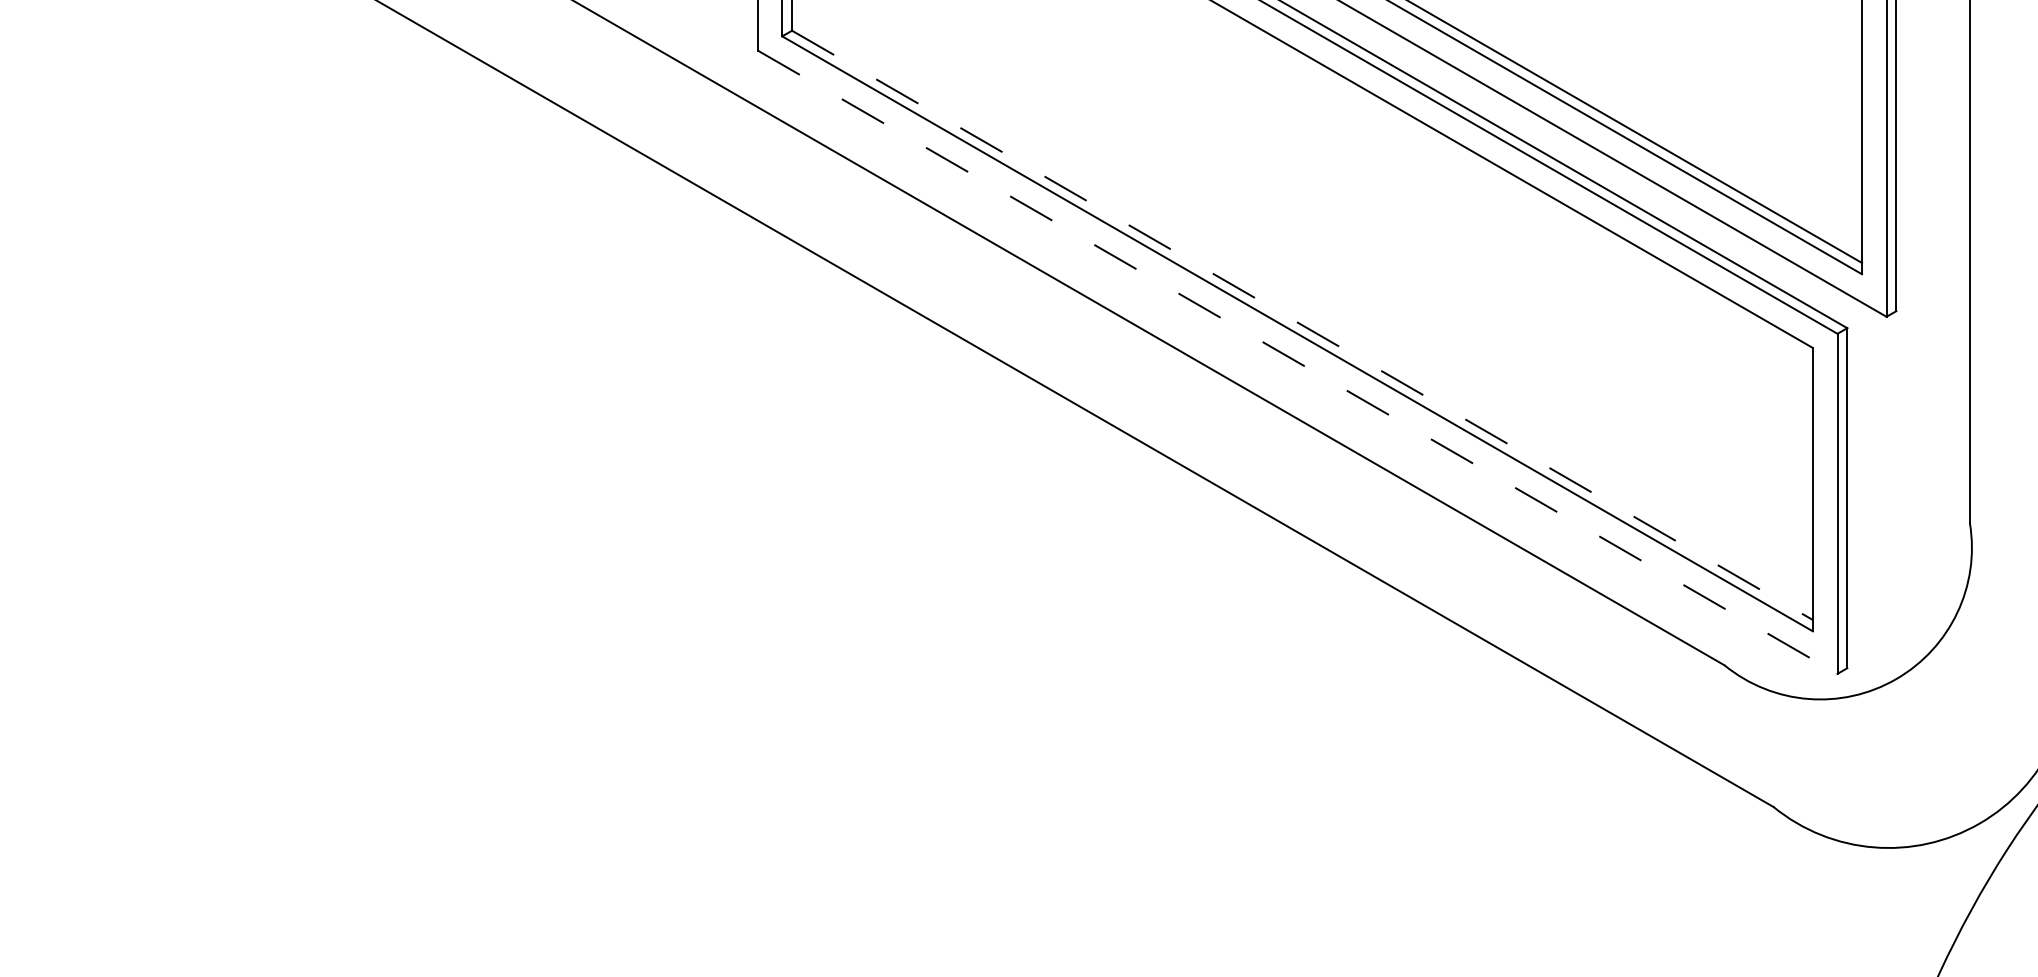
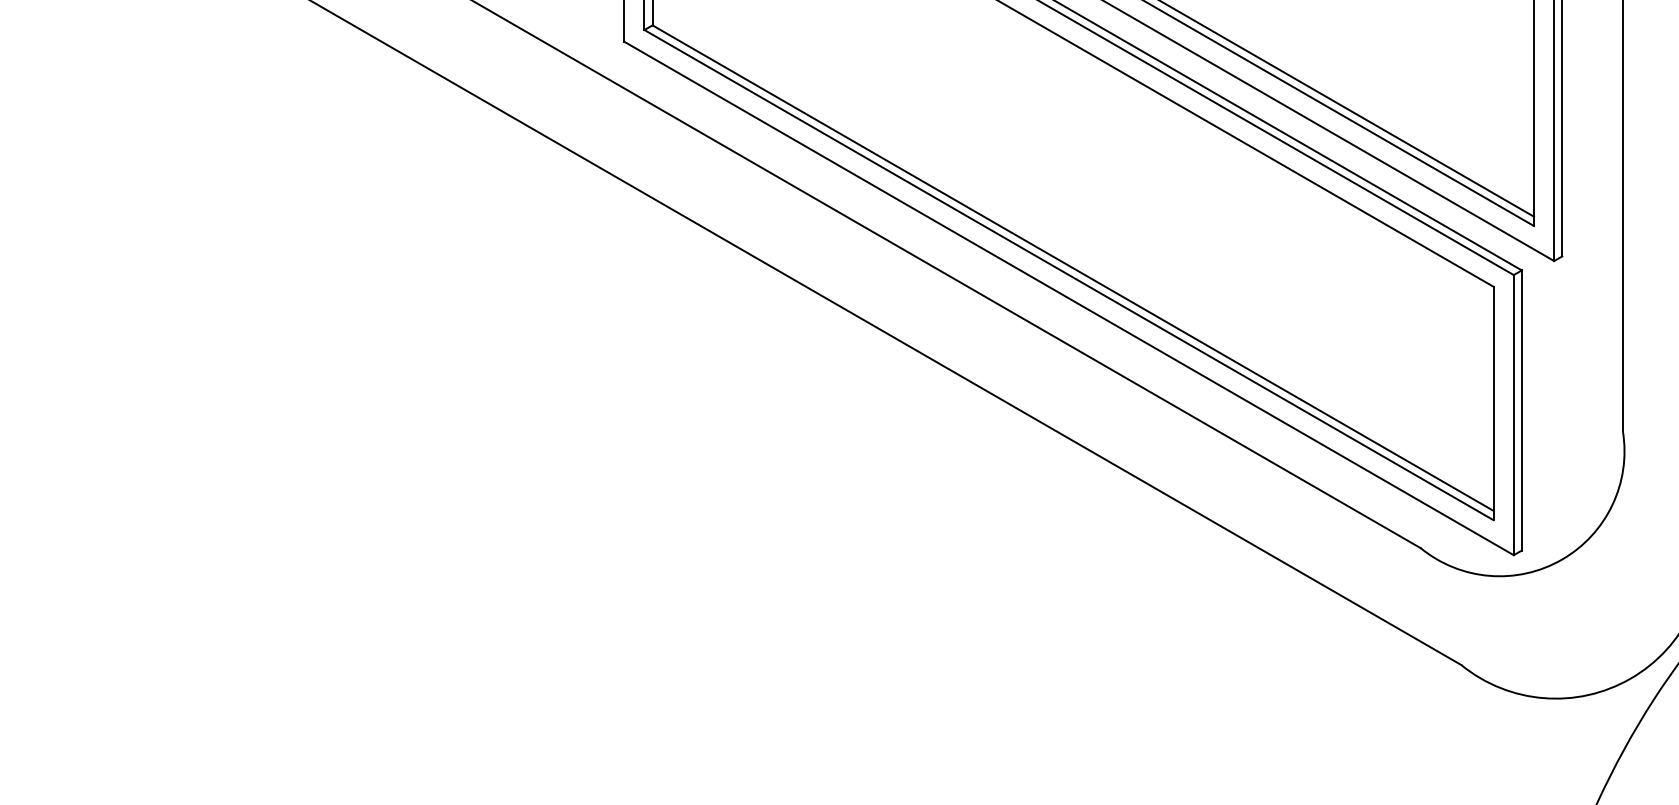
line: (1303, 325) -> (1073, 268), dashed -> solid
line: (1298, 362) -> (1069, 298), dashed -> solid

